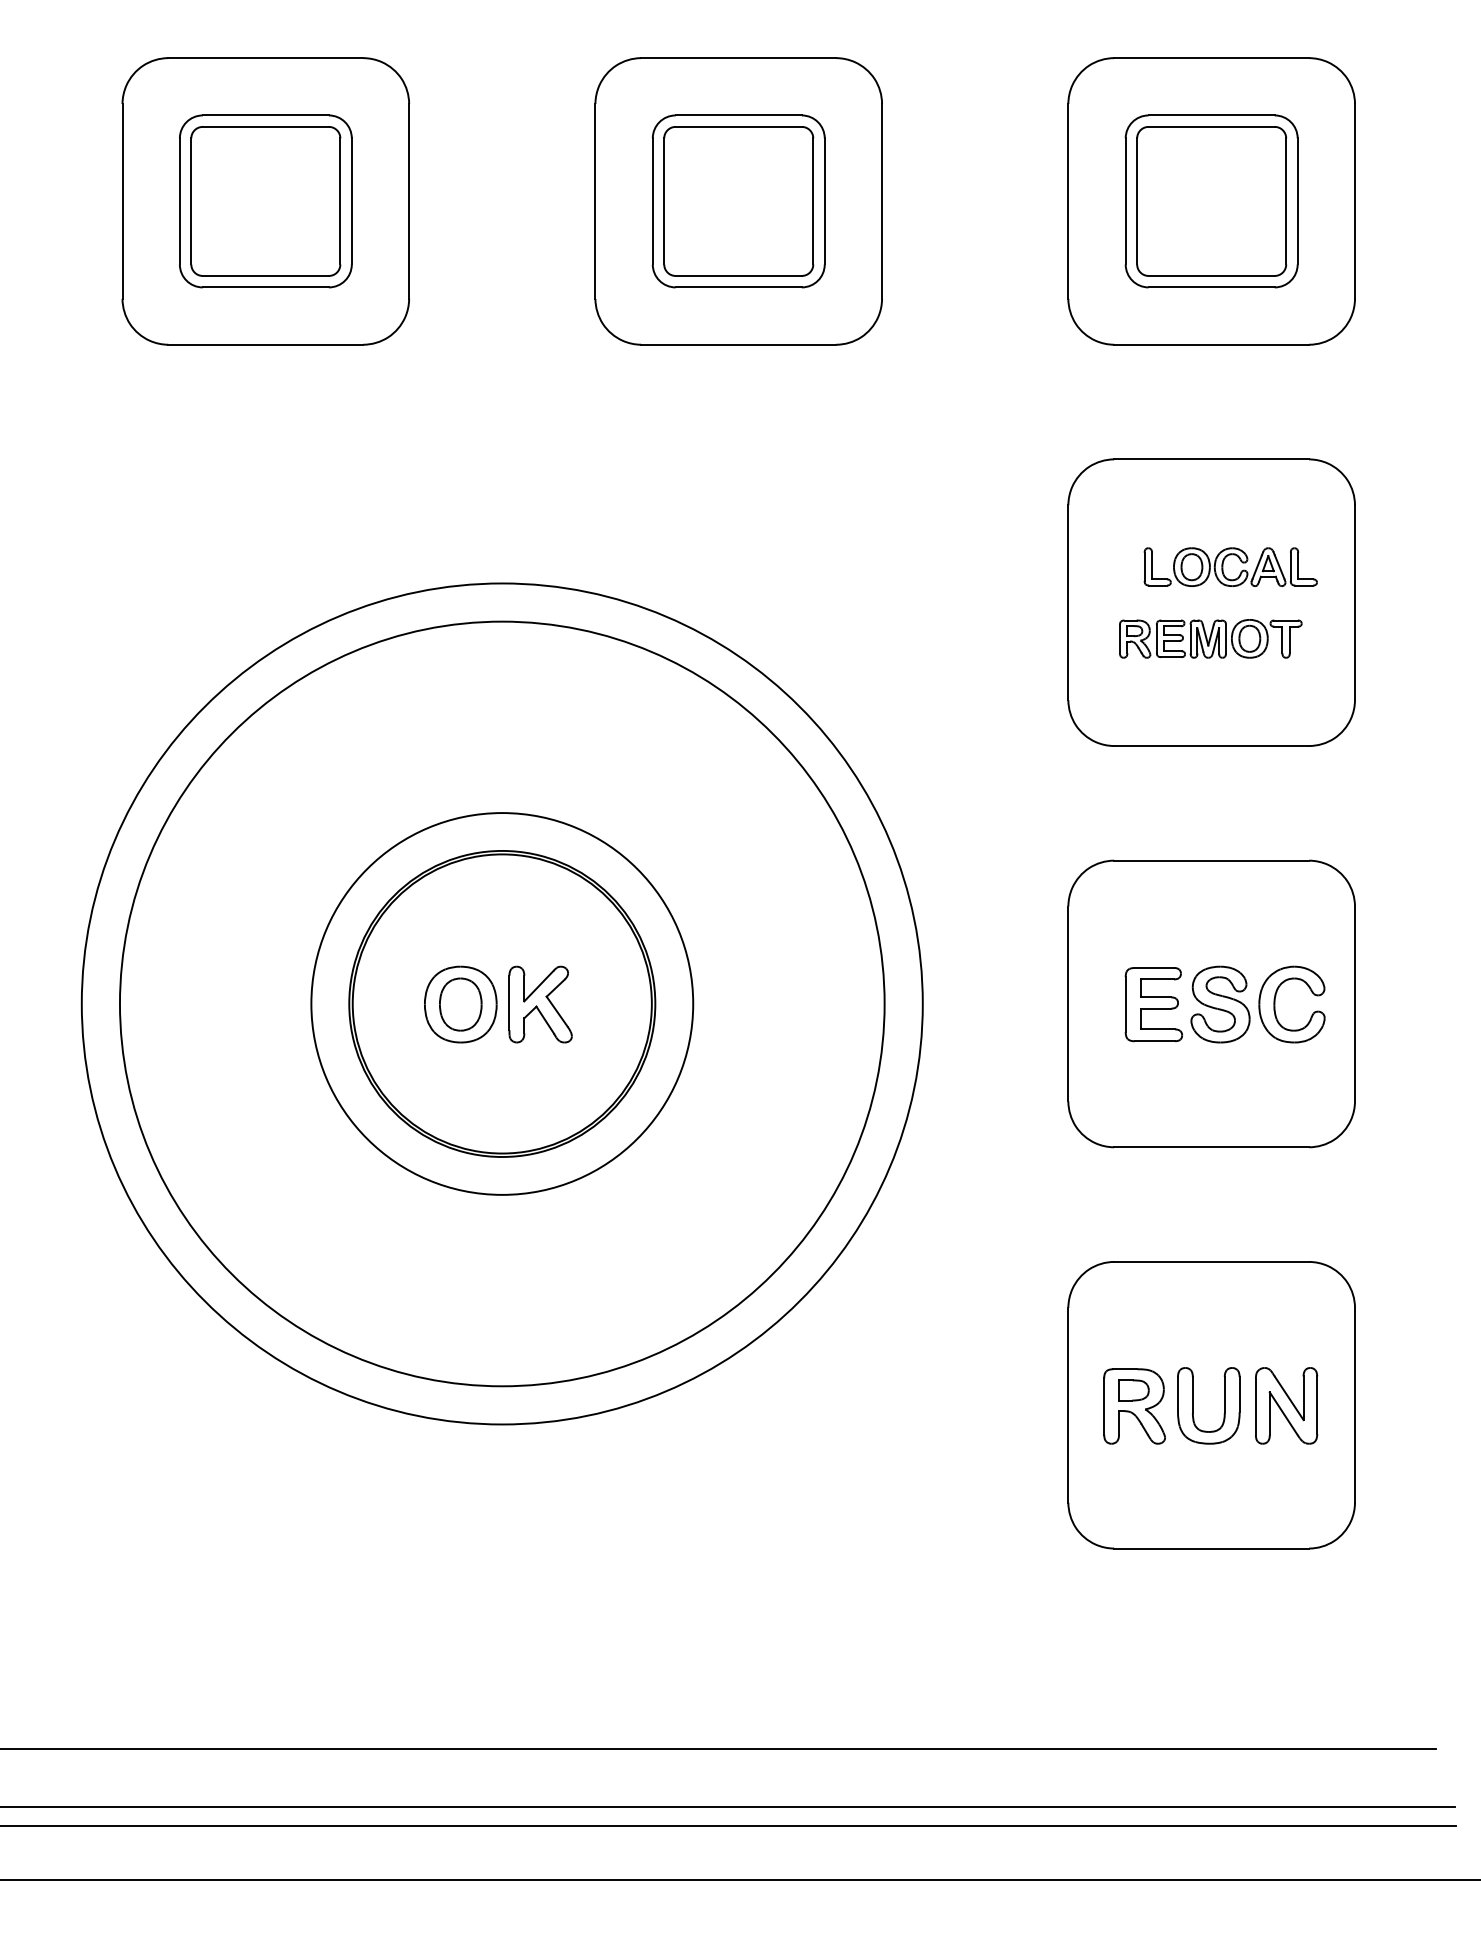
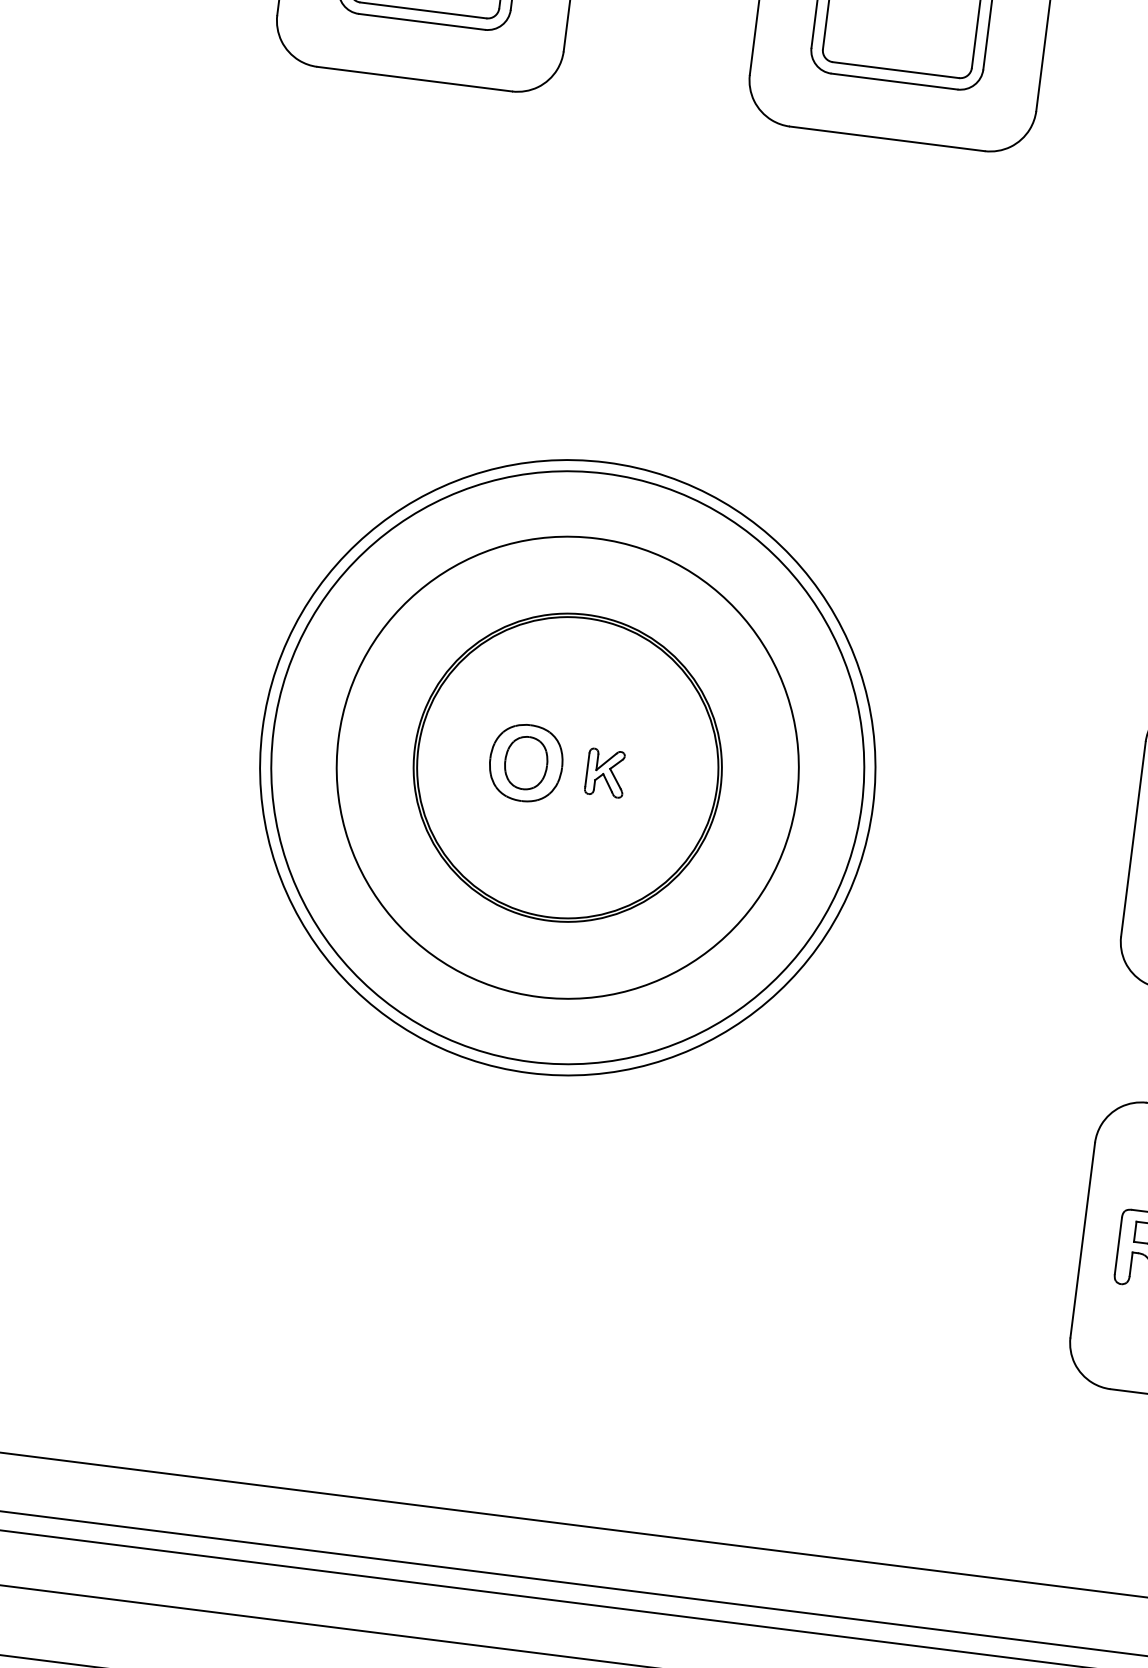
circle: (501, 1003) -> (567, 767), size x0.6
circle: (501, 1003) -> (567, 767), size x0.7
circle: (502, 1003) -> (568, 767), size x1.6
part: (540, 1004) -> (605, 773), size x0.6

